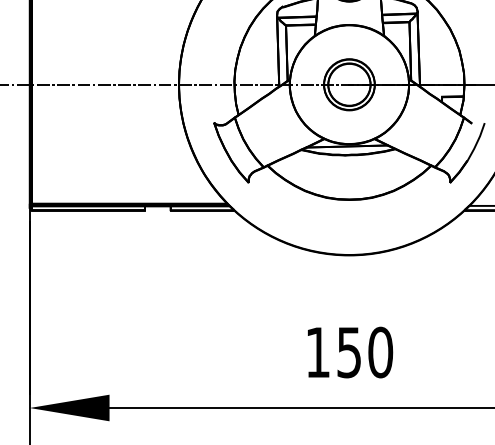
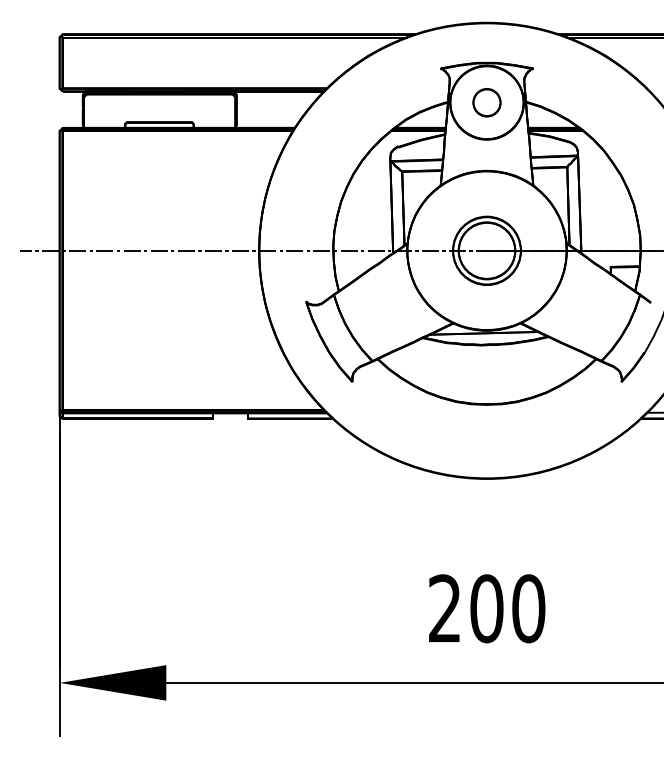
text: (334, 352) -> (466, 608), 150 -> 200

